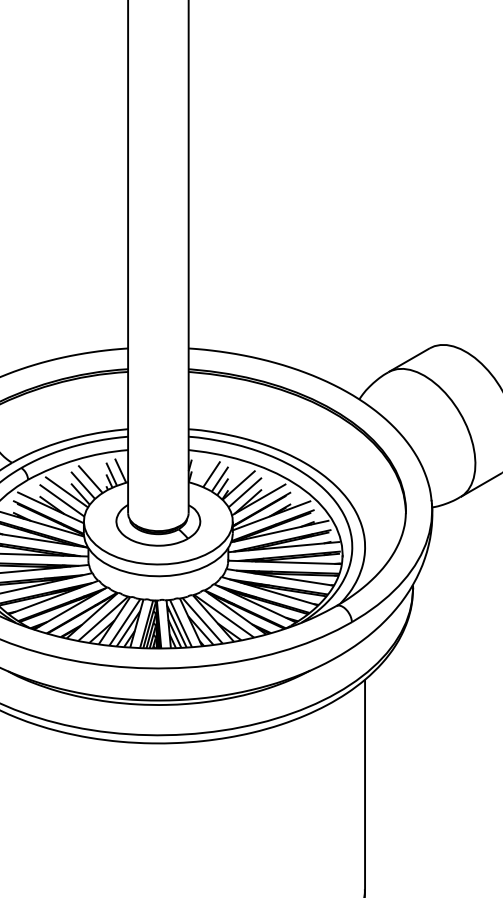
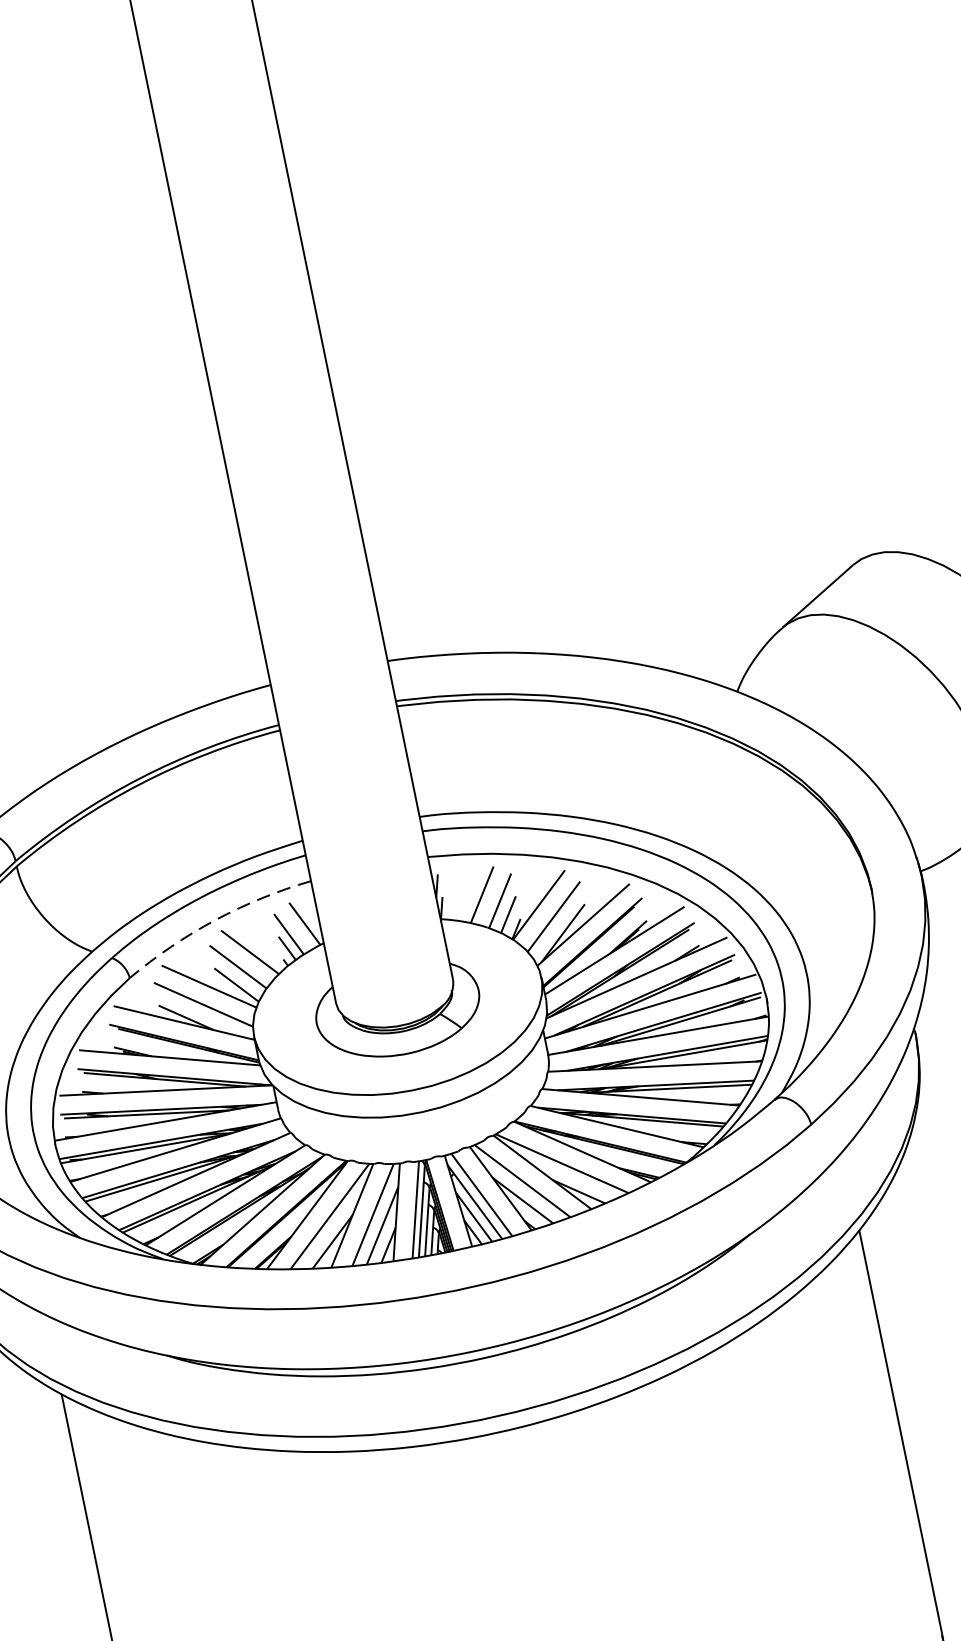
arc: (76, 459) -> (215, 919), solid -> dashed

